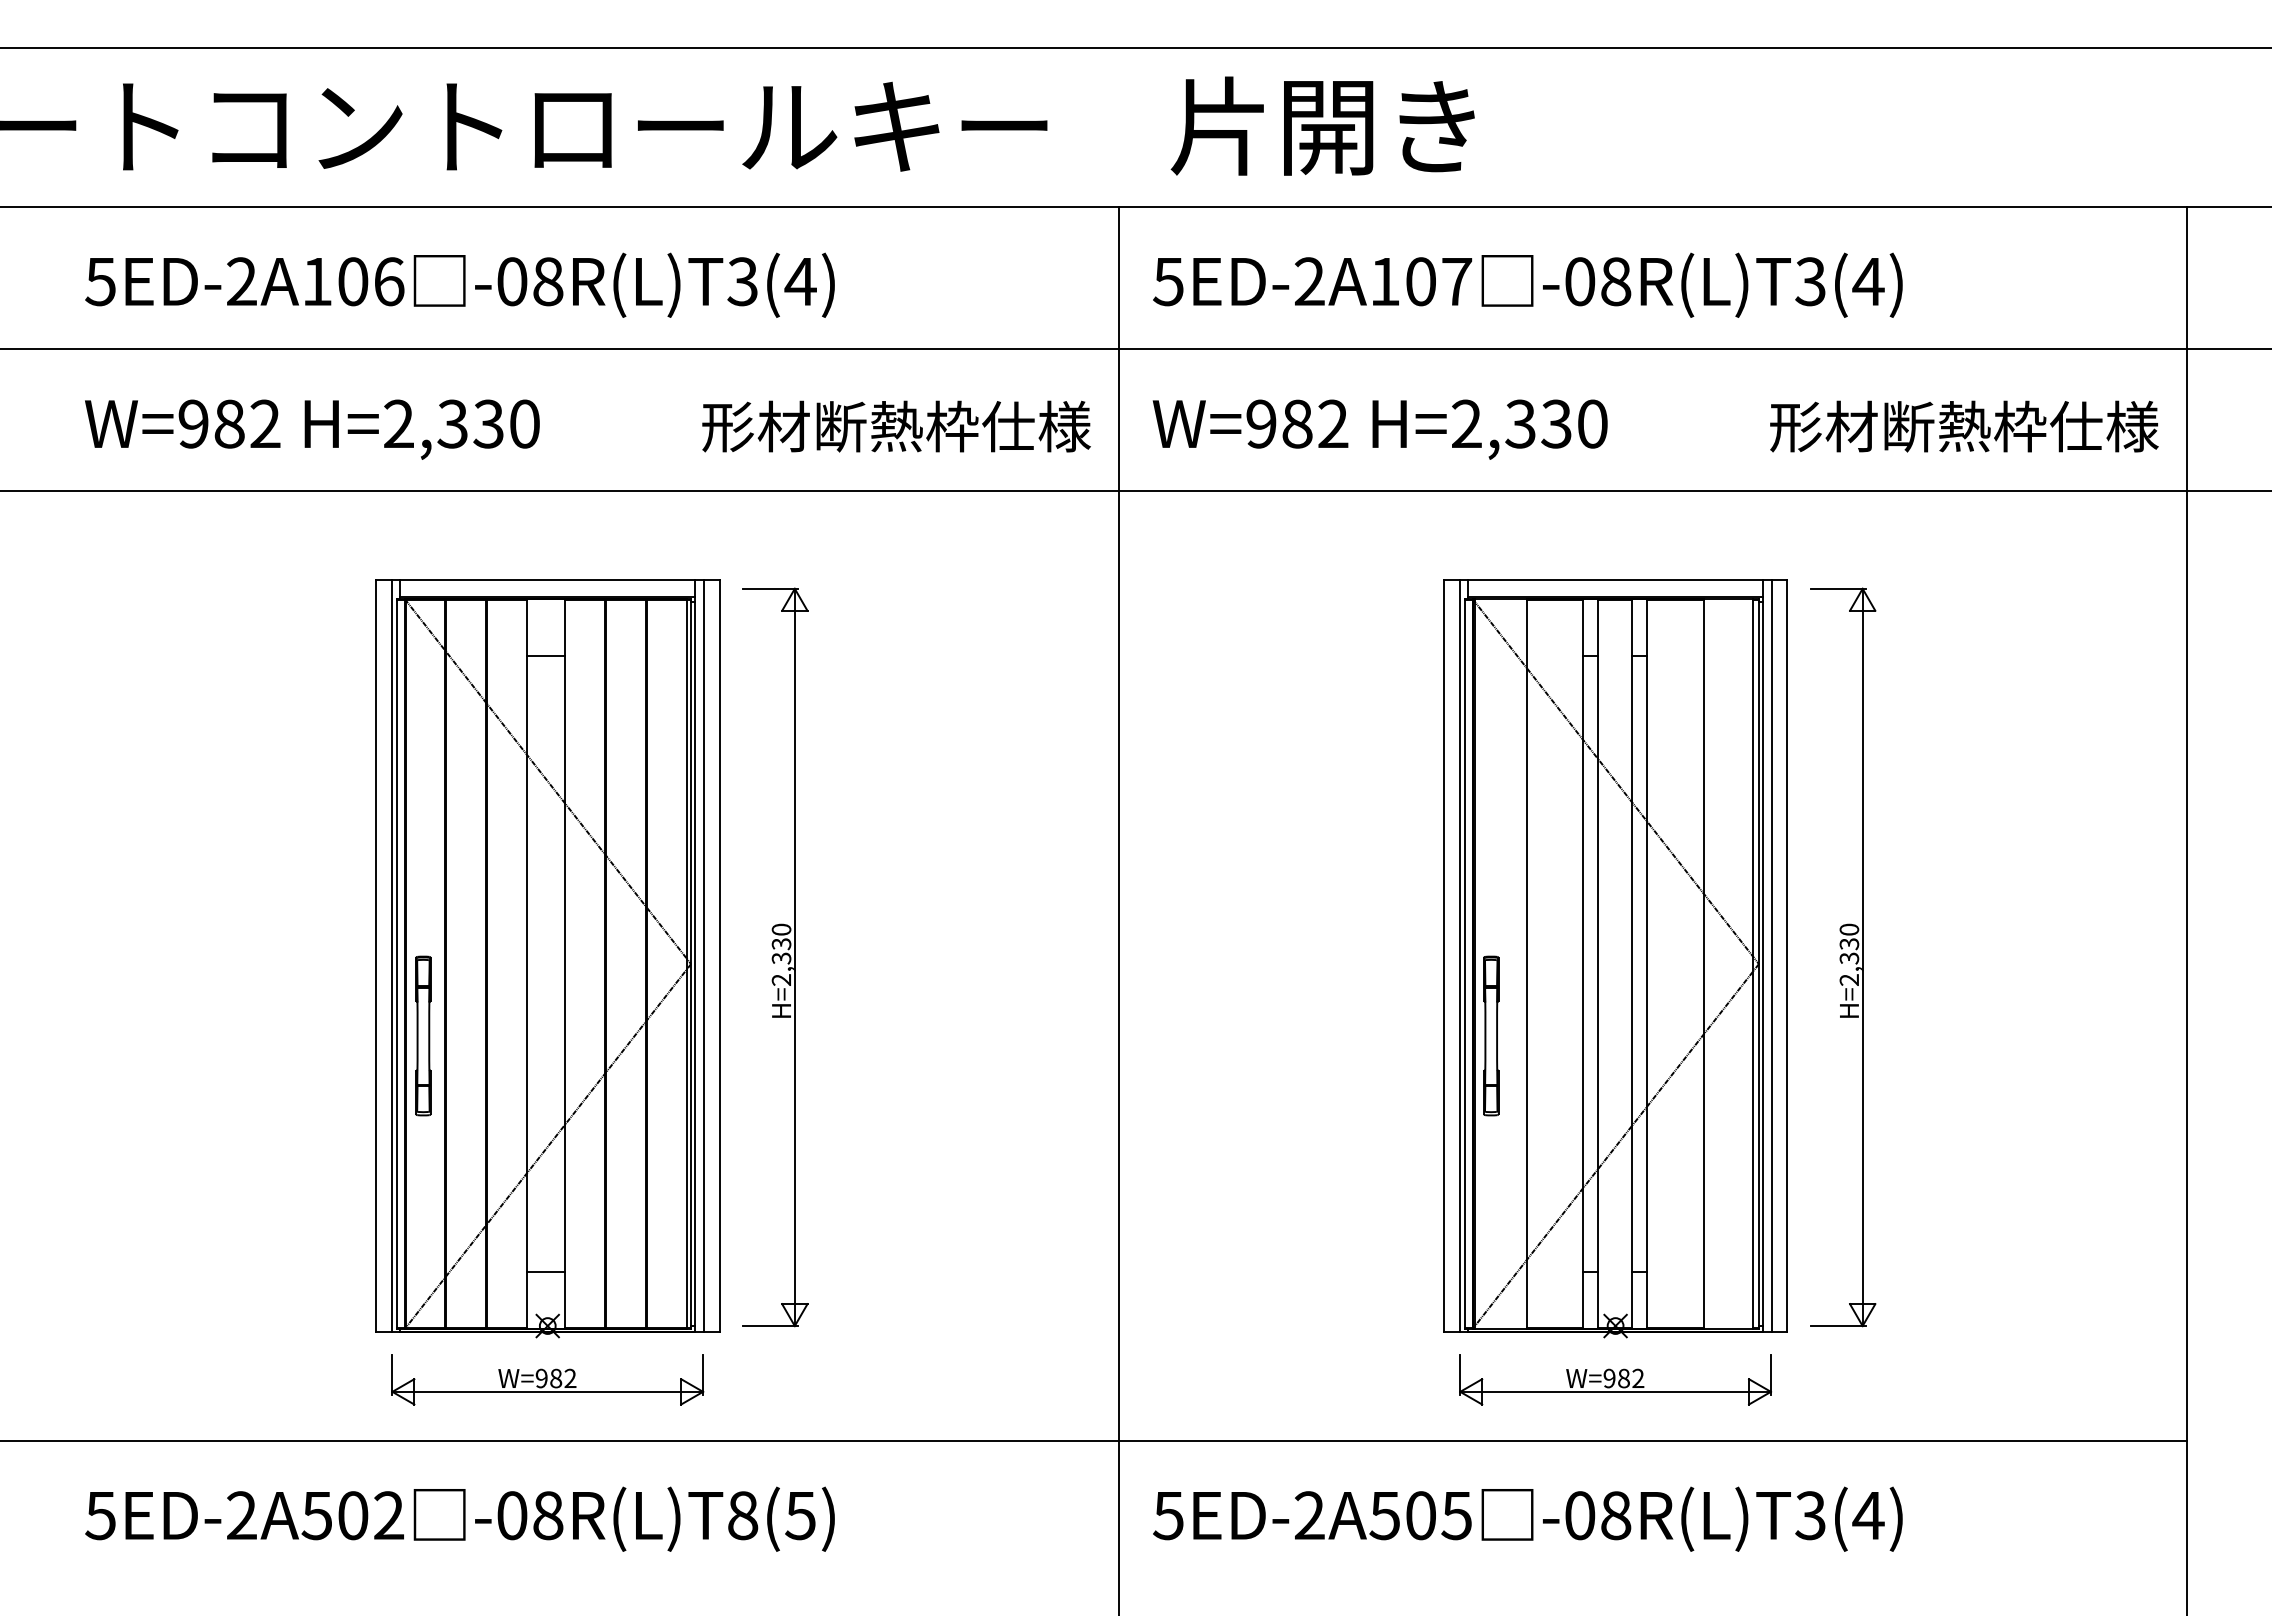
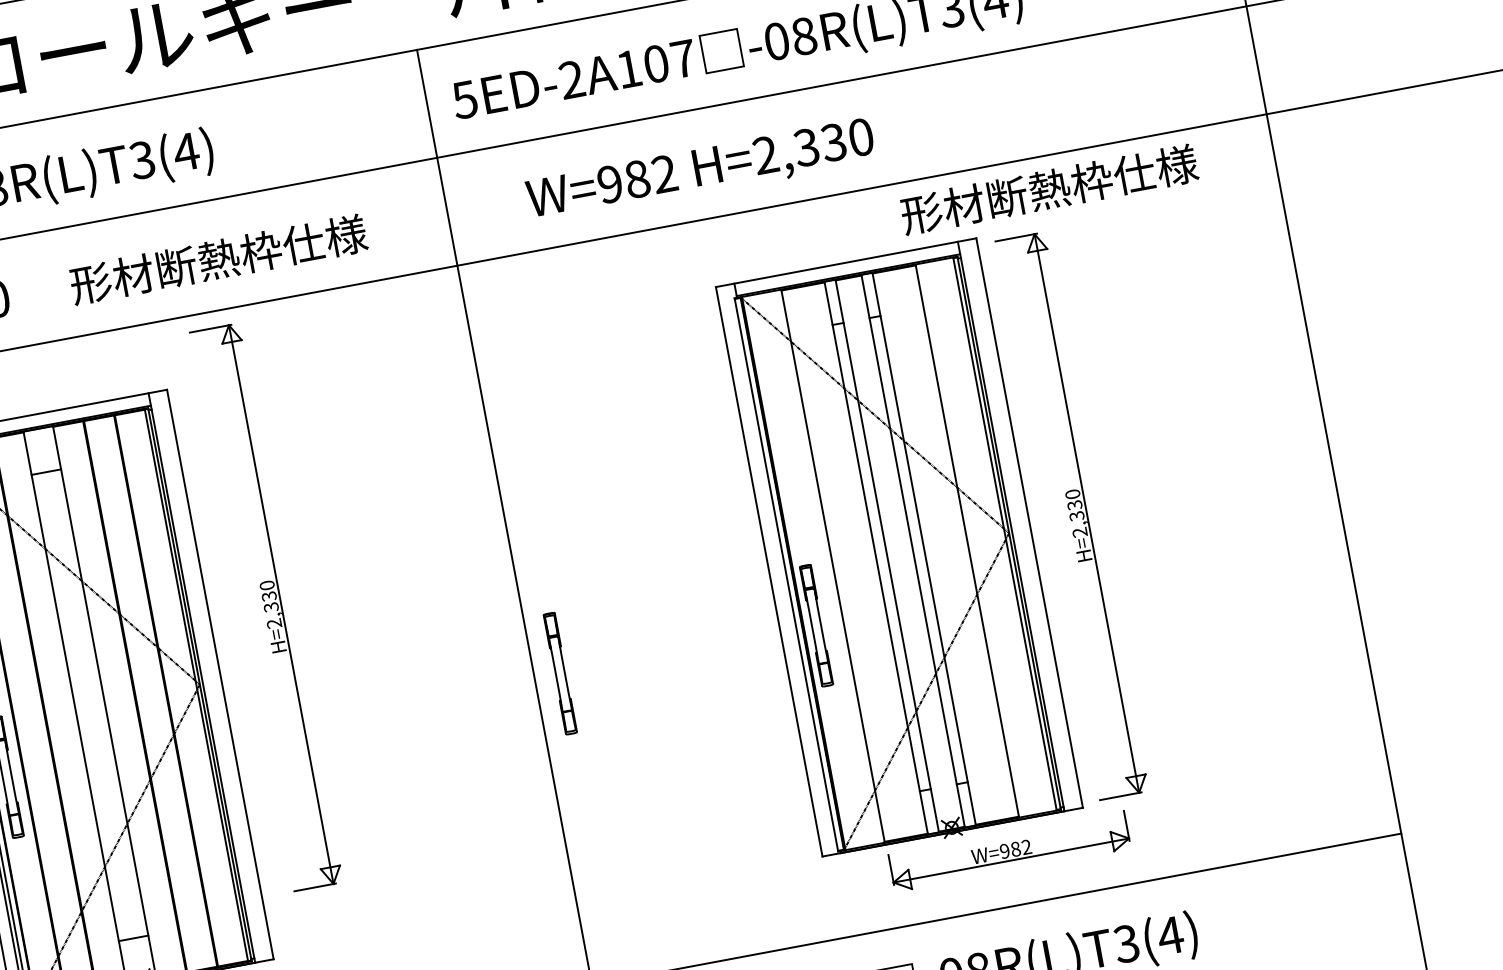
text: (896, 426) -> (218, 259), moved
text: (1964, 426) -> (1049, 189), moved
text: (1379, 429) -> (700, 171), moved
line: (703, 955) -> (208, 676), removed
line: (1459, 955) -> (781, 569), removed
line: (1771, 955) -> (1017, 524), removed
part: (775, 957) -> (266, 607), moved
part: (1153, 1035) -> (560, 673), added
part: (1615, 1379) -> (1009, 851), moved

